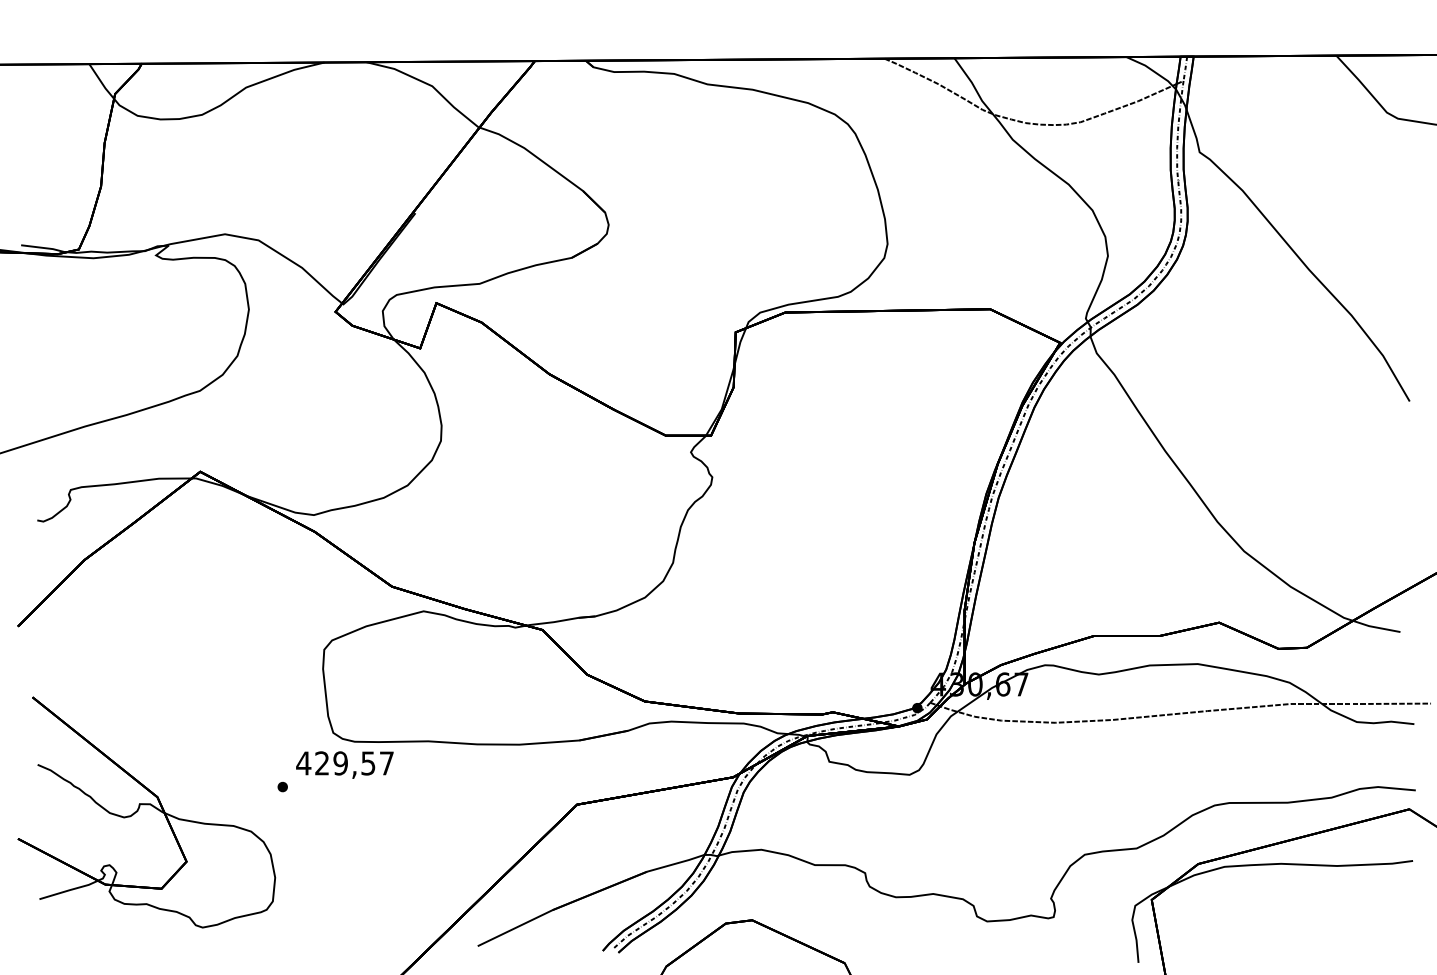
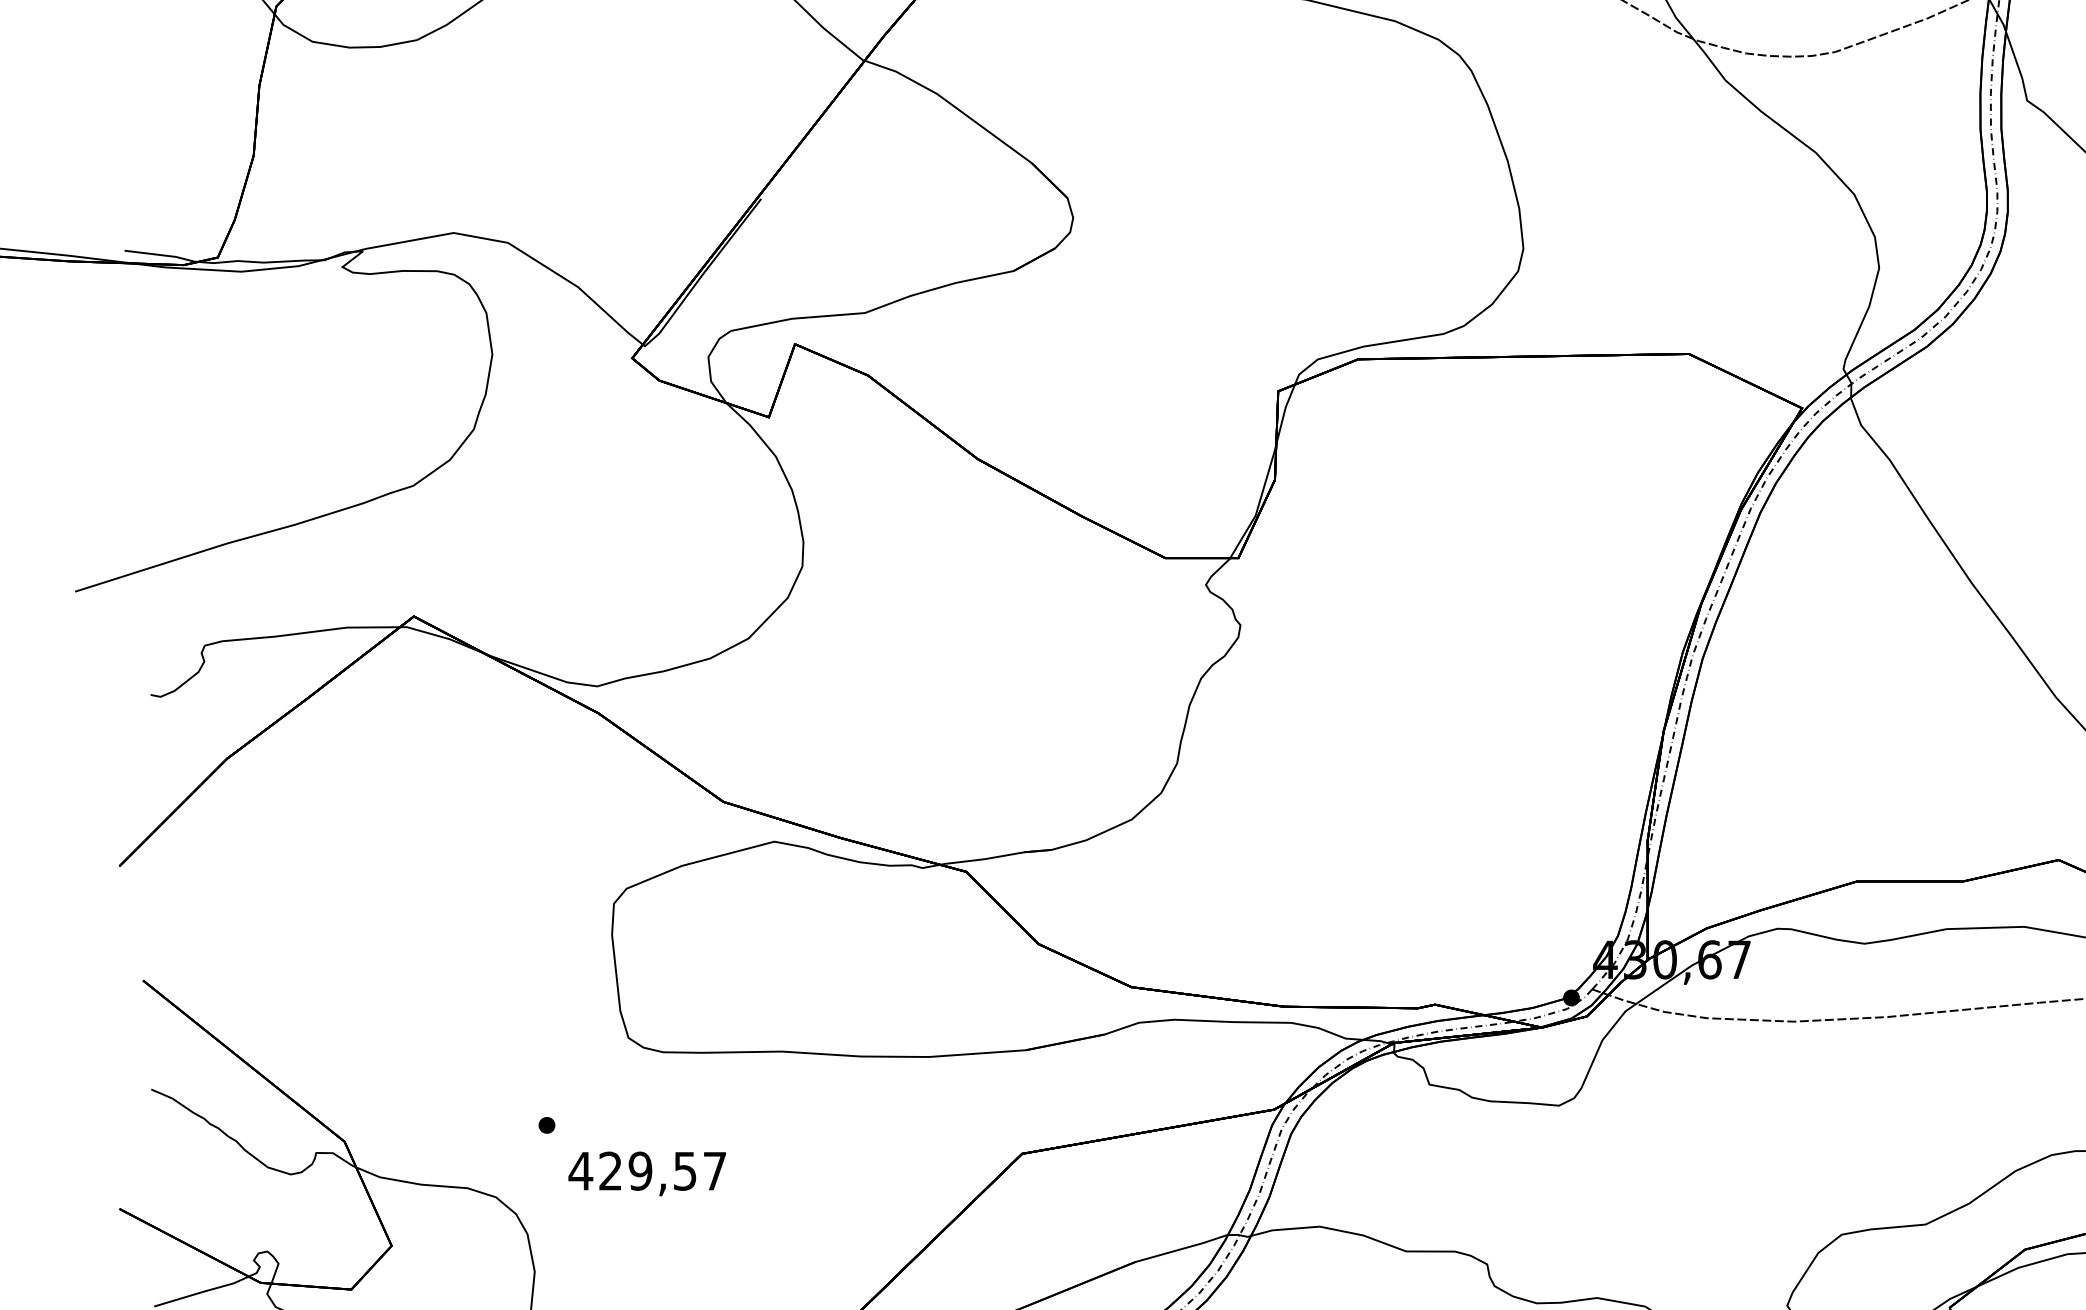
text: (344, 764) -> (646, 1172), moved

